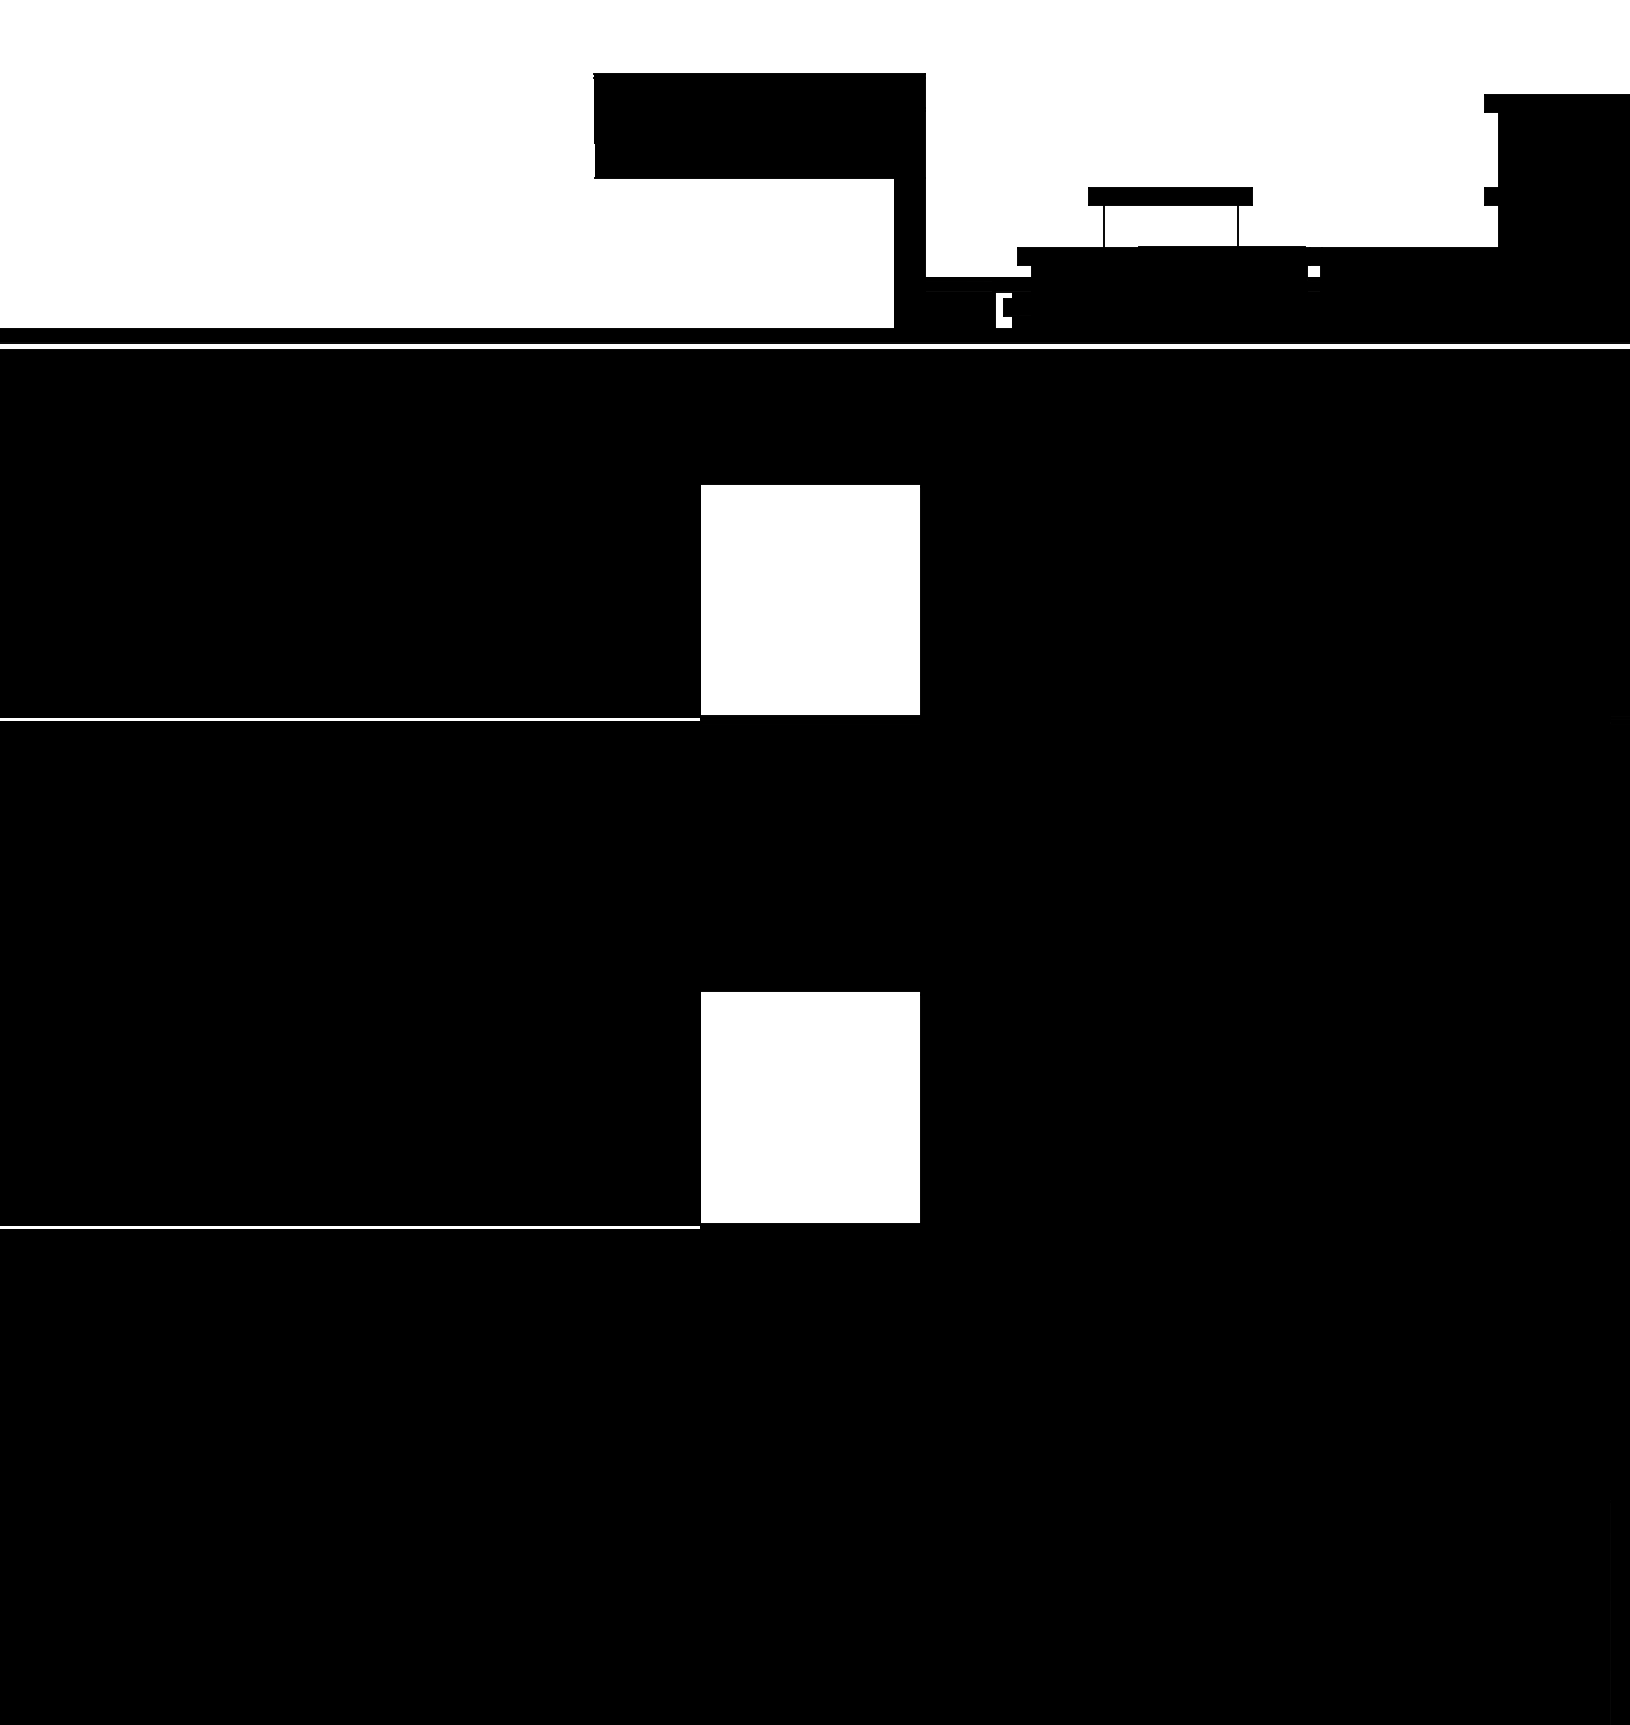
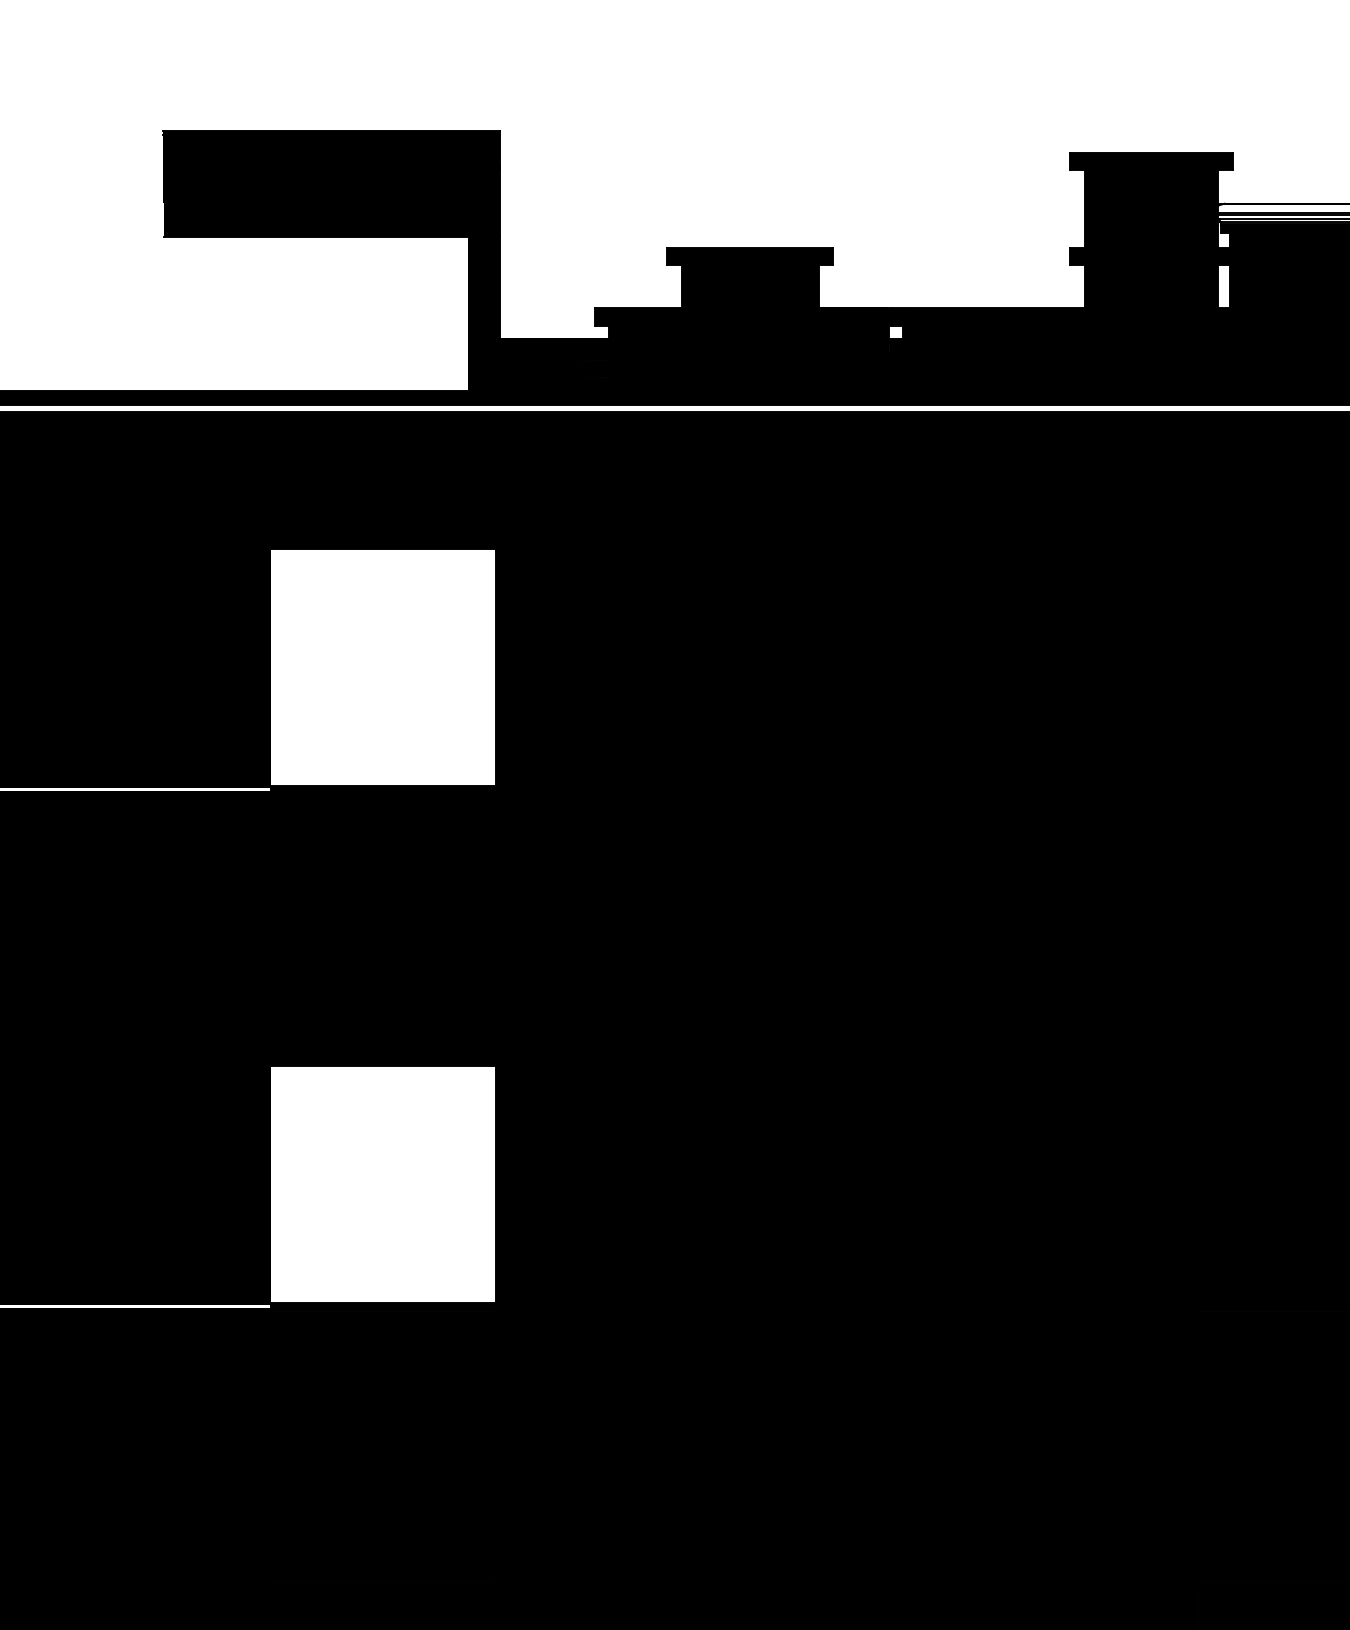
fill: (1170, 226) -> (749, 286), added
fill: (1003, 309) -> (579, 371), added

